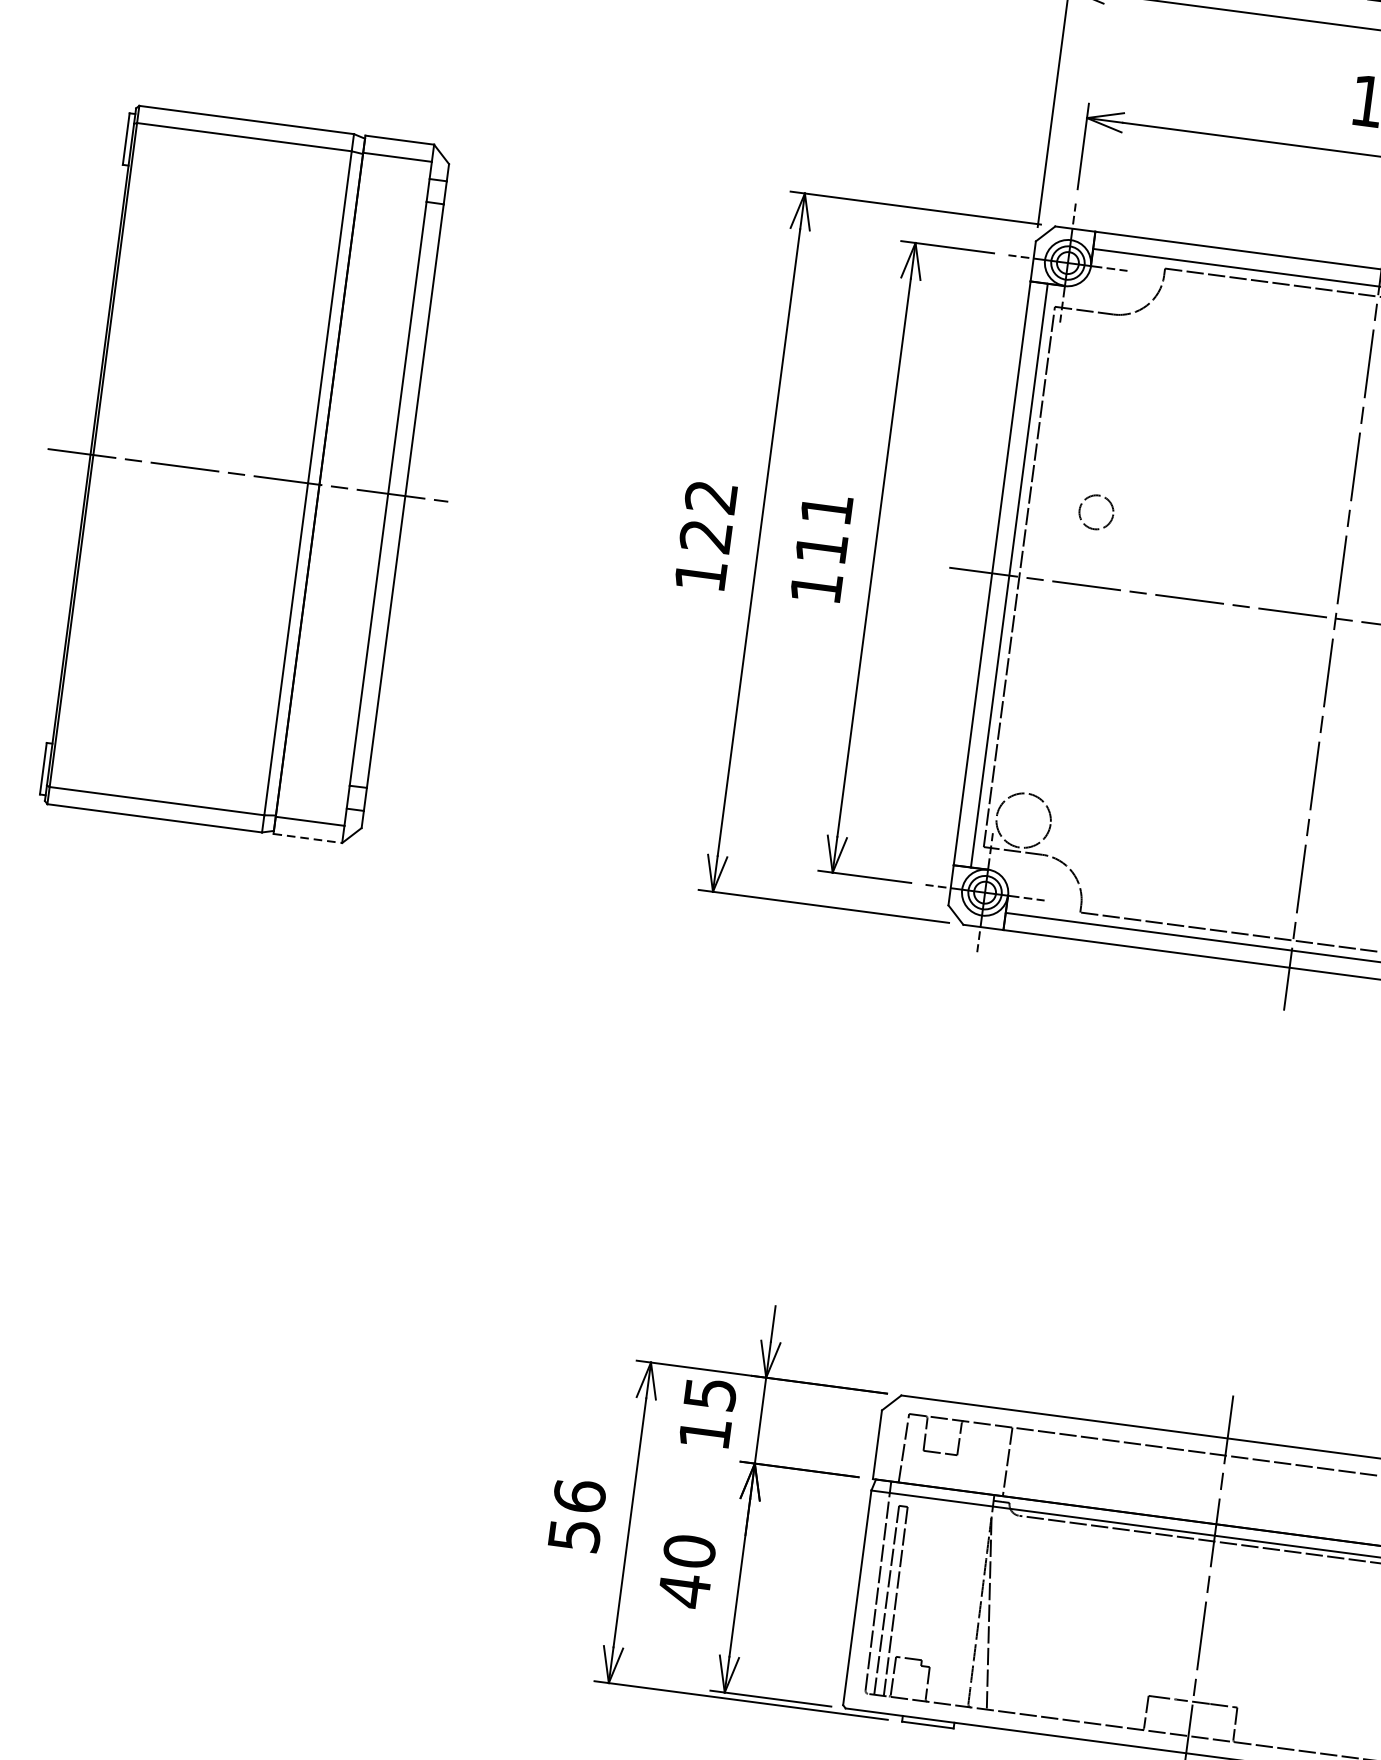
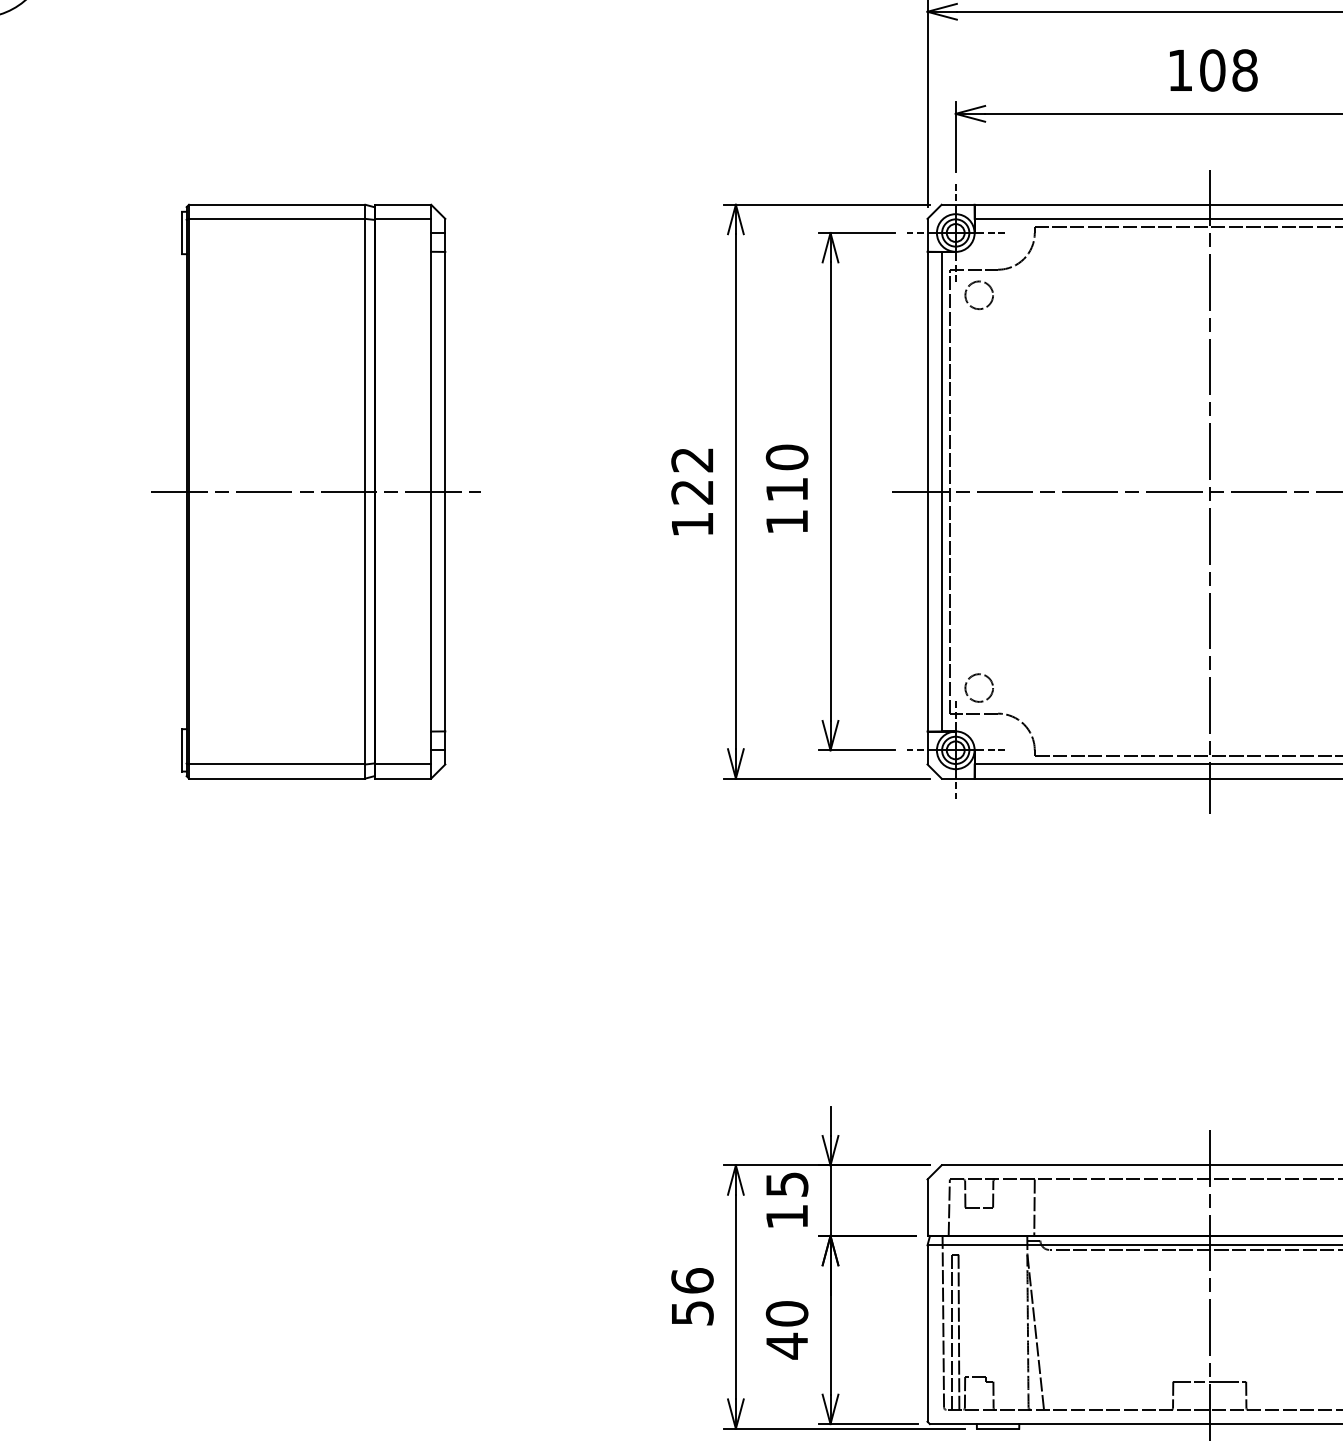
text: (826, 509) -> (786, 457), 111 -> 110
circle: (1095, 511) -> (978, 294), moved
circle: (1024, 820) -> (979, 687), size x0.62
line: (308, 838) -> (403, 778), dashed -> solid

